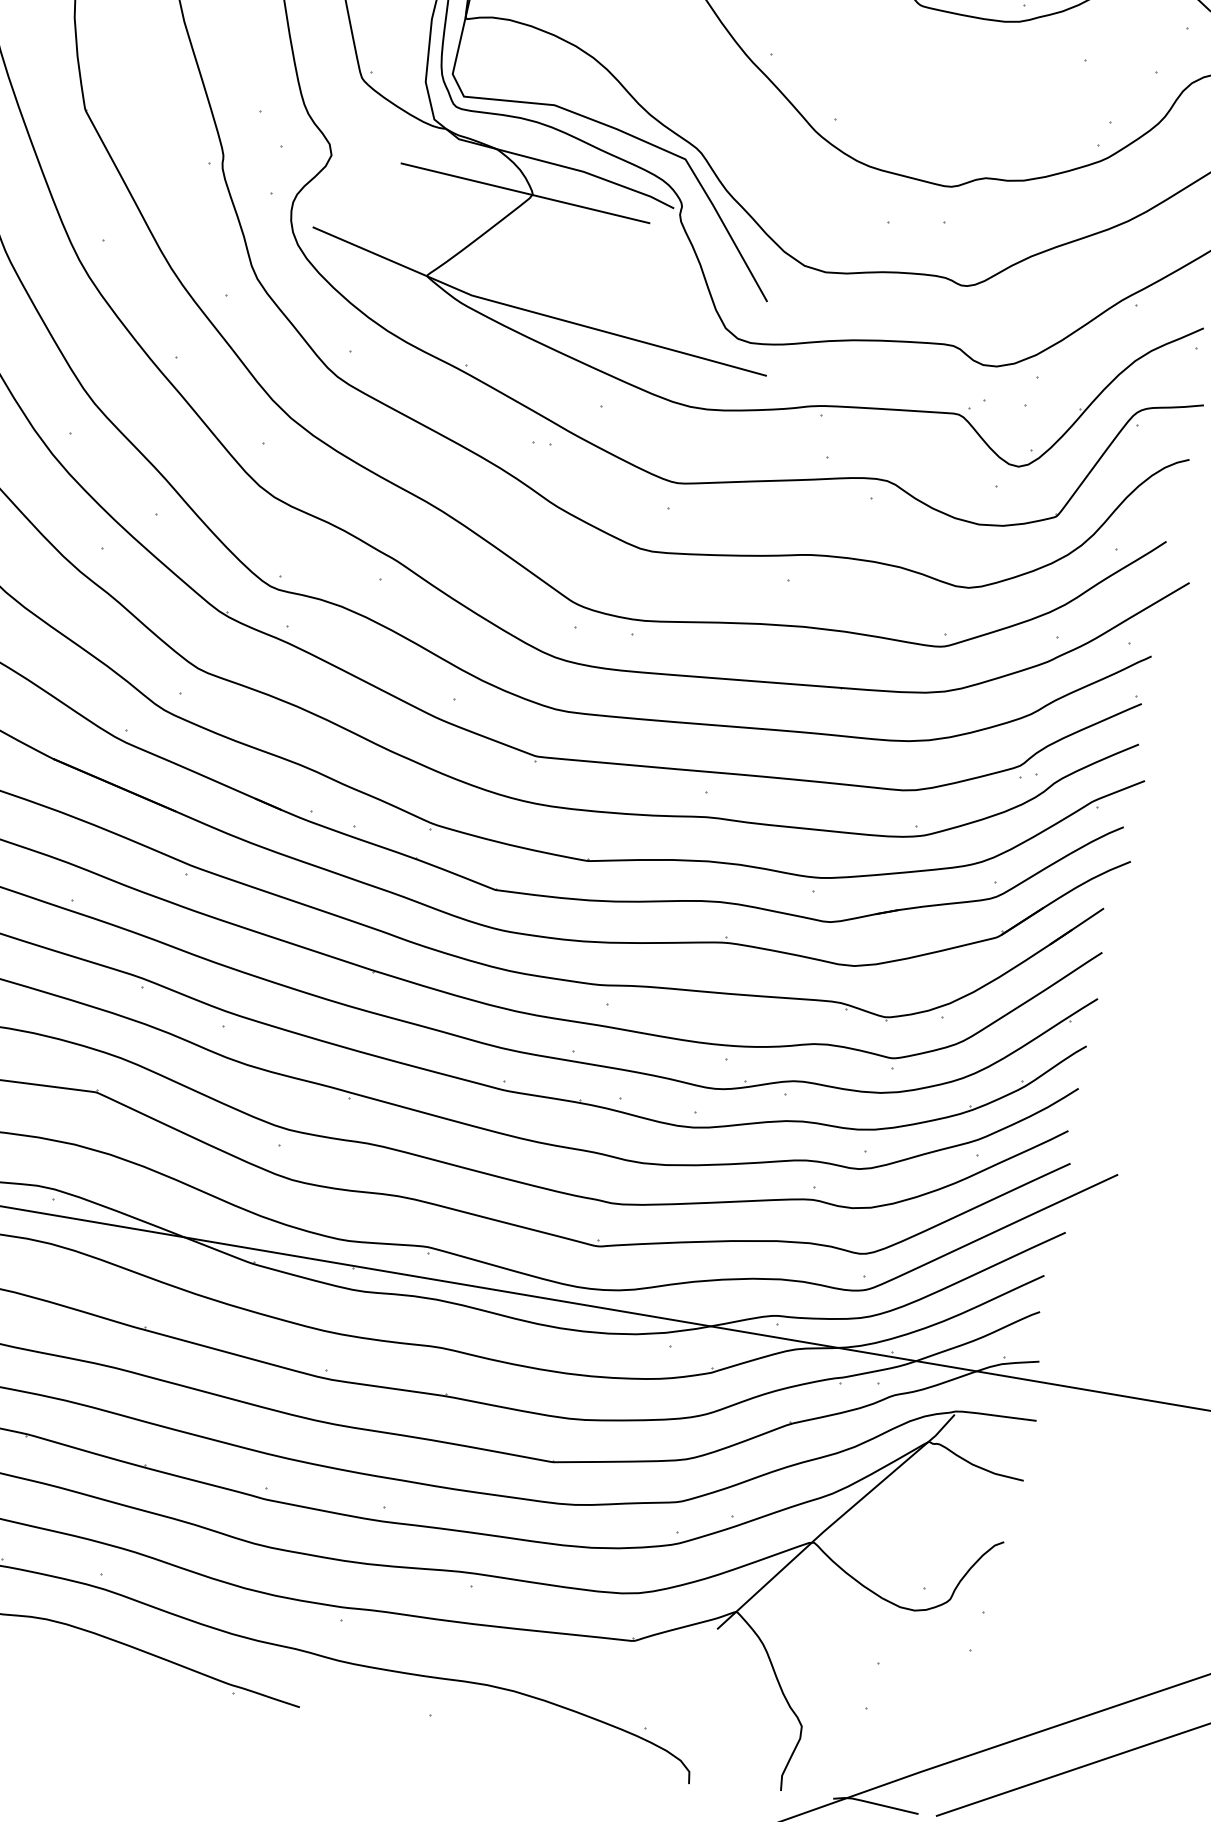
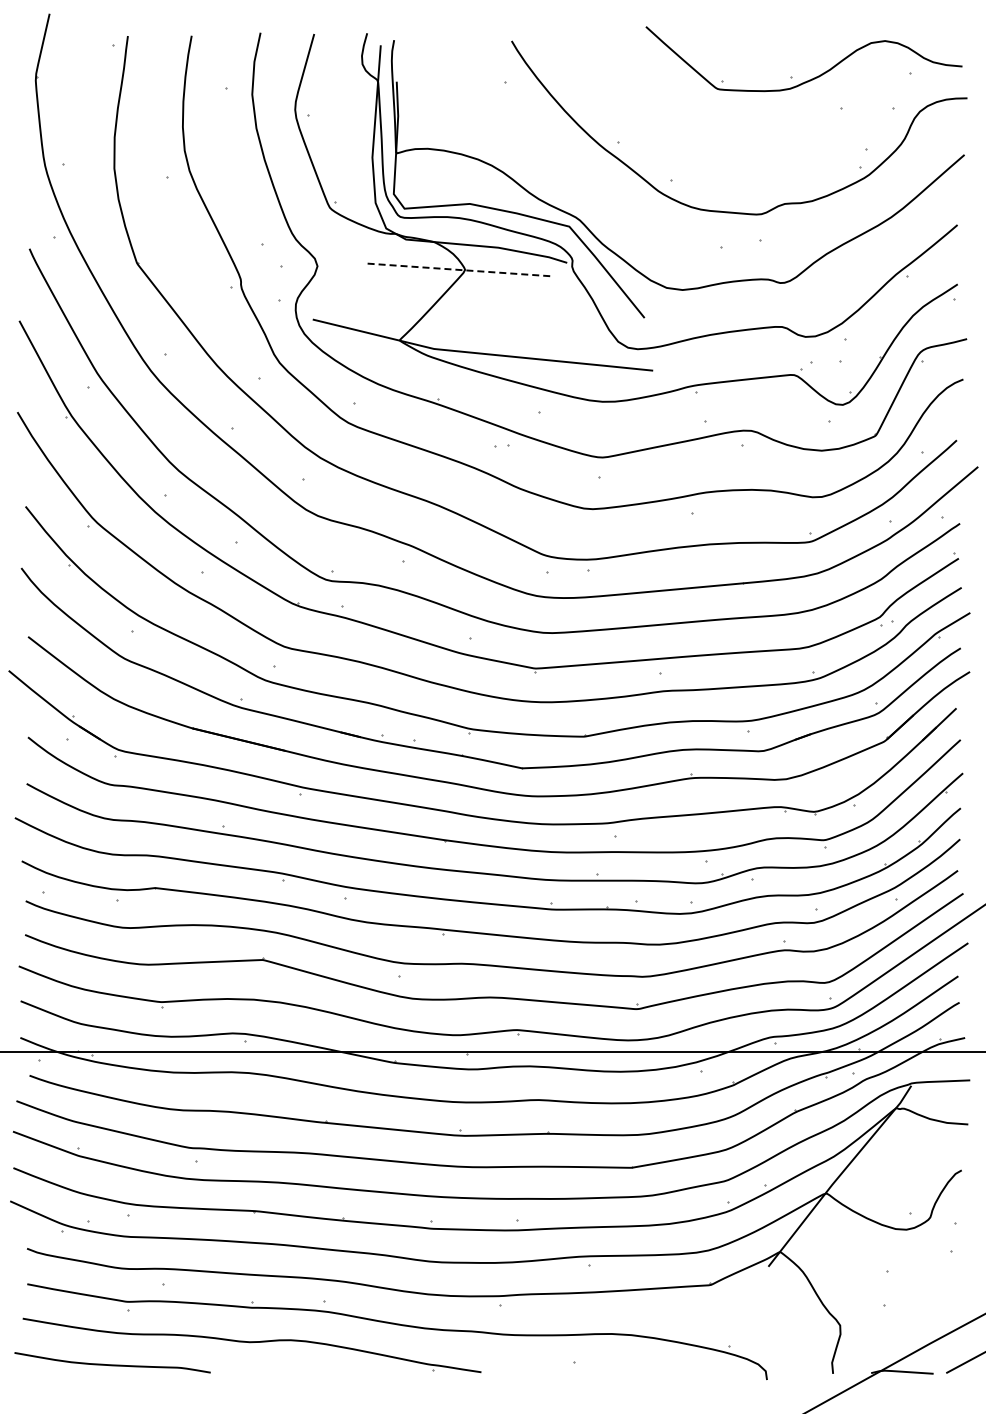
line: (526, 194) -> (460, 270), solid -> dashed

